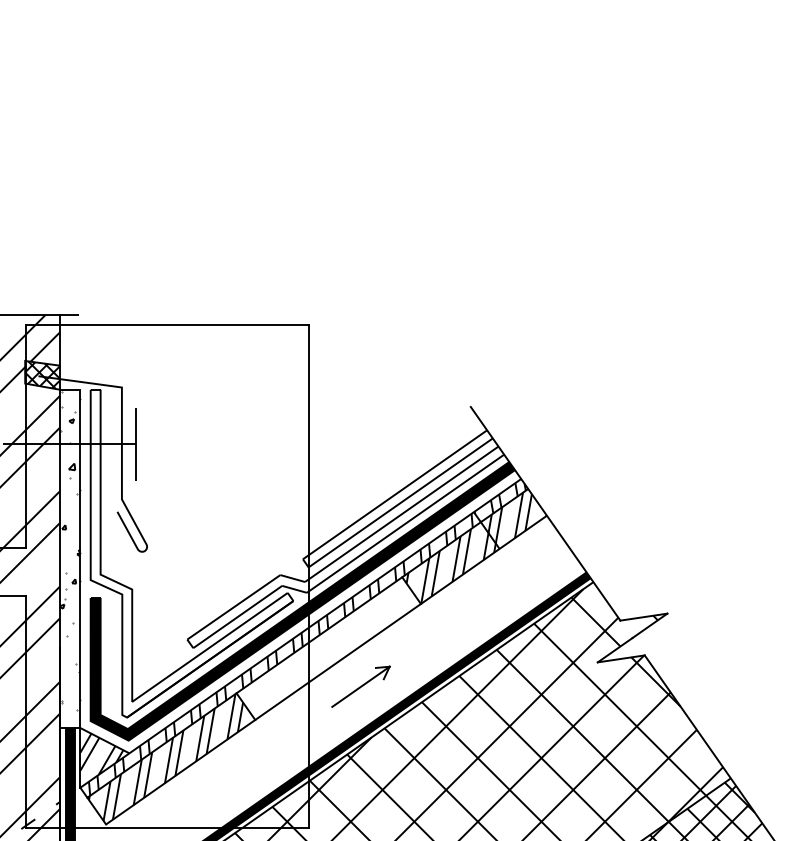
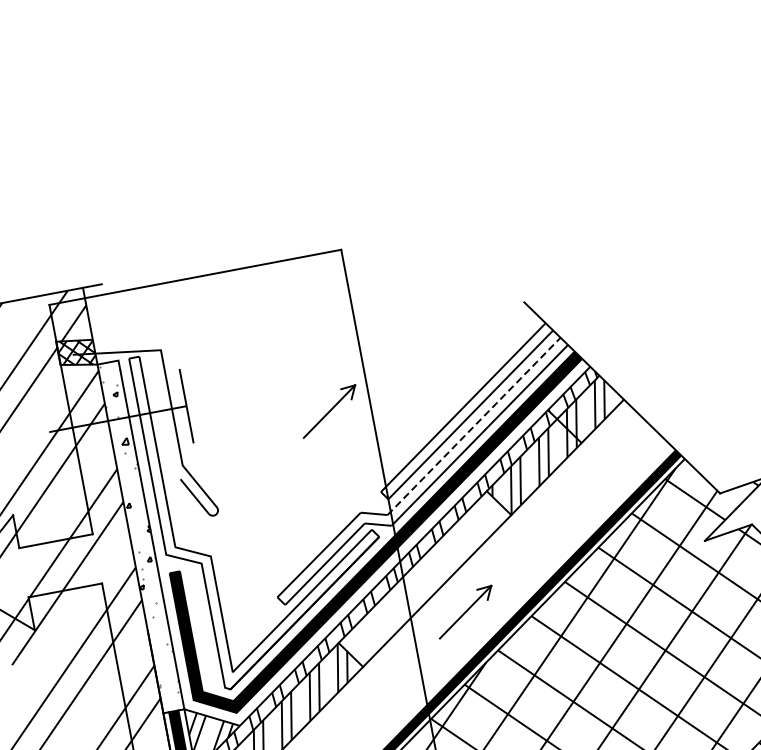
part: (268, 474) -> (328, 411), added
line: (402, 513) -> (474, 425), solid -> dashed

